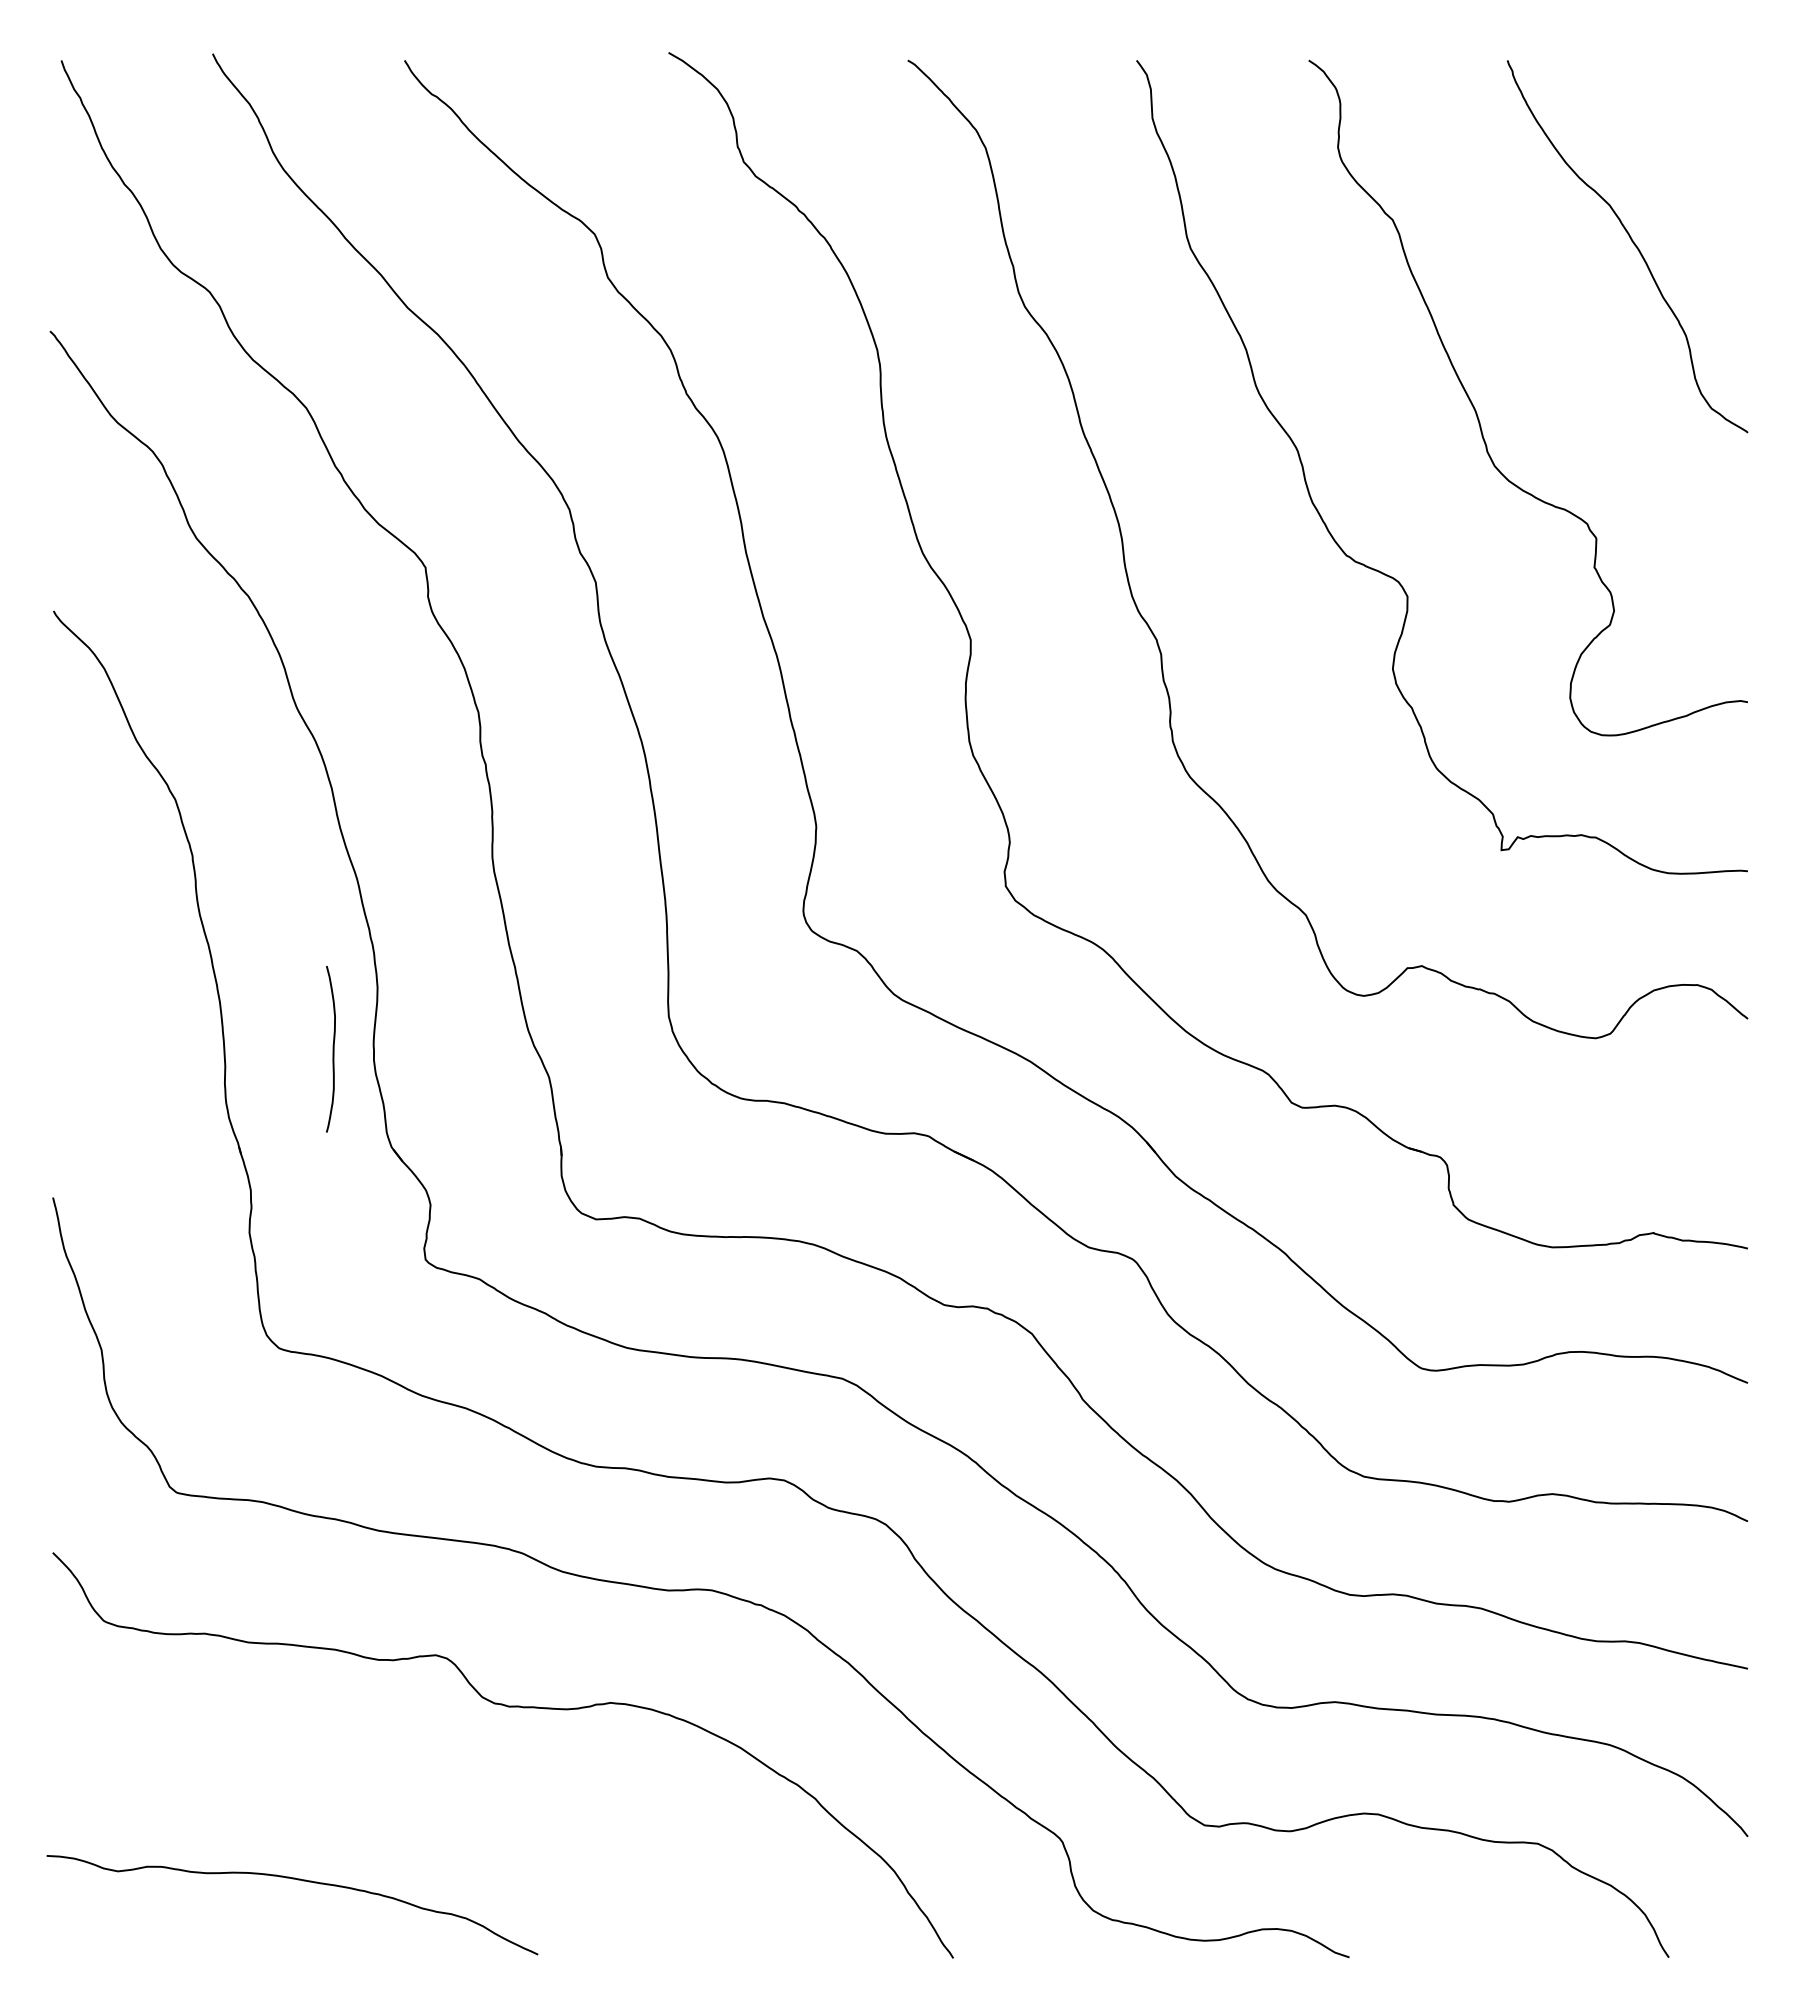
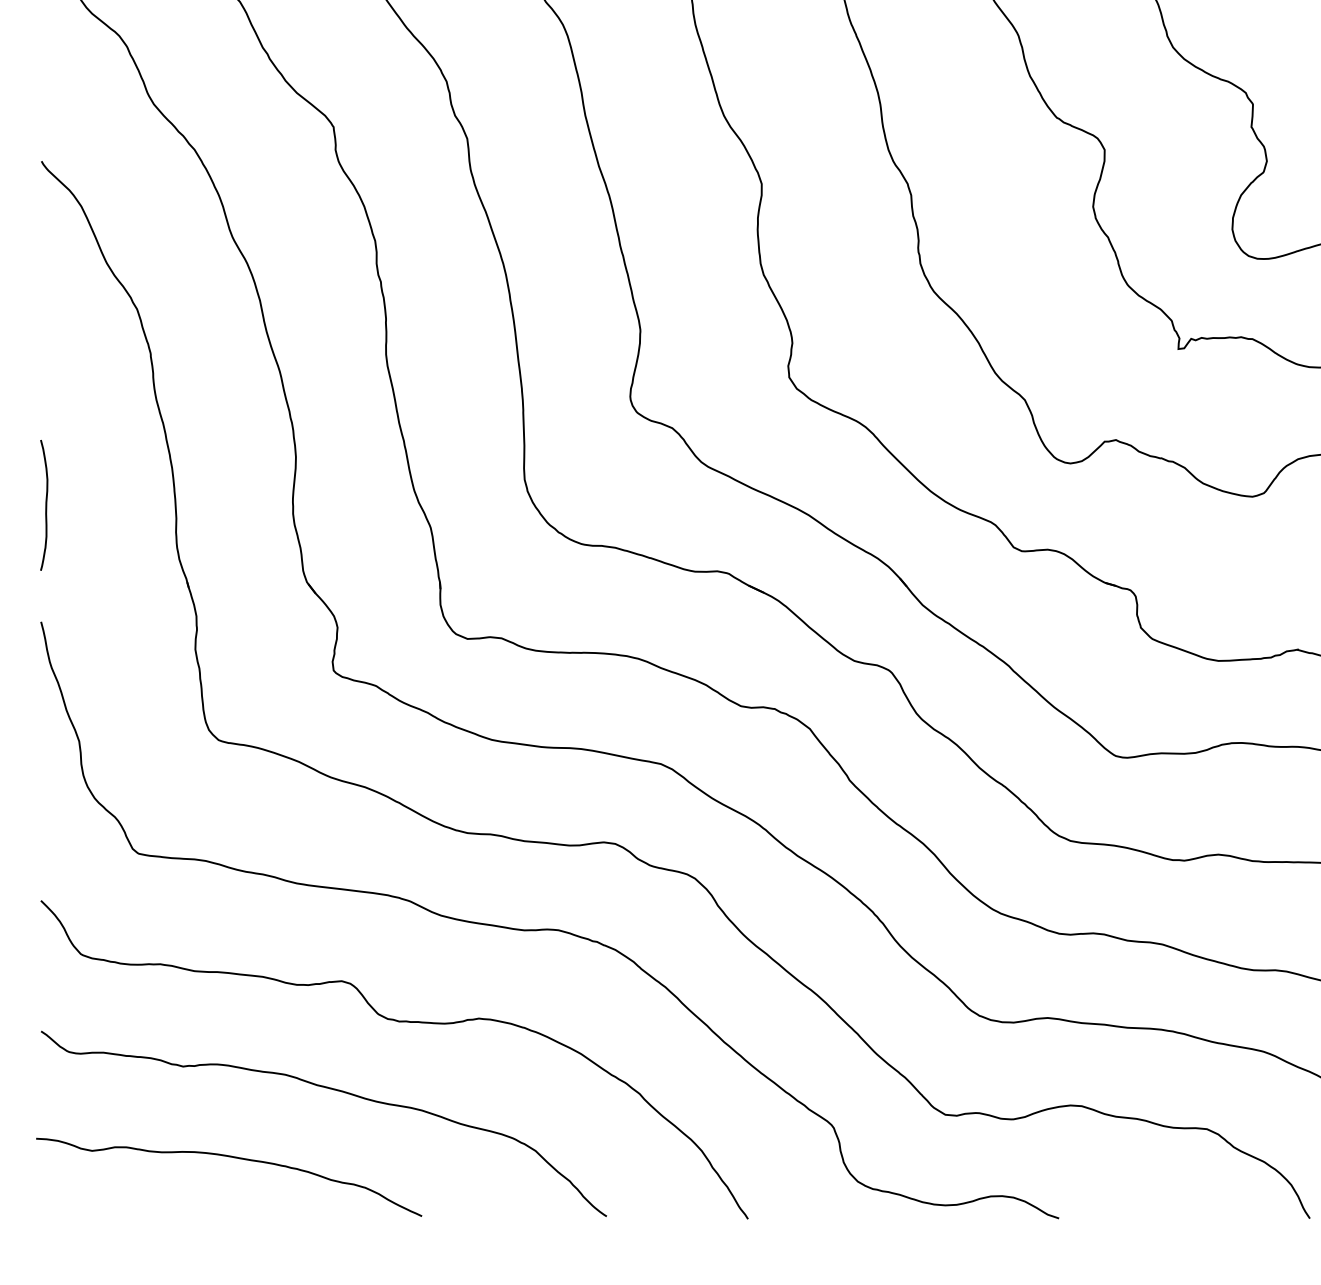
curve: (332, 1049) -> (45, 505), moved
curve: (423, 1793) -> (332, 1089), added

